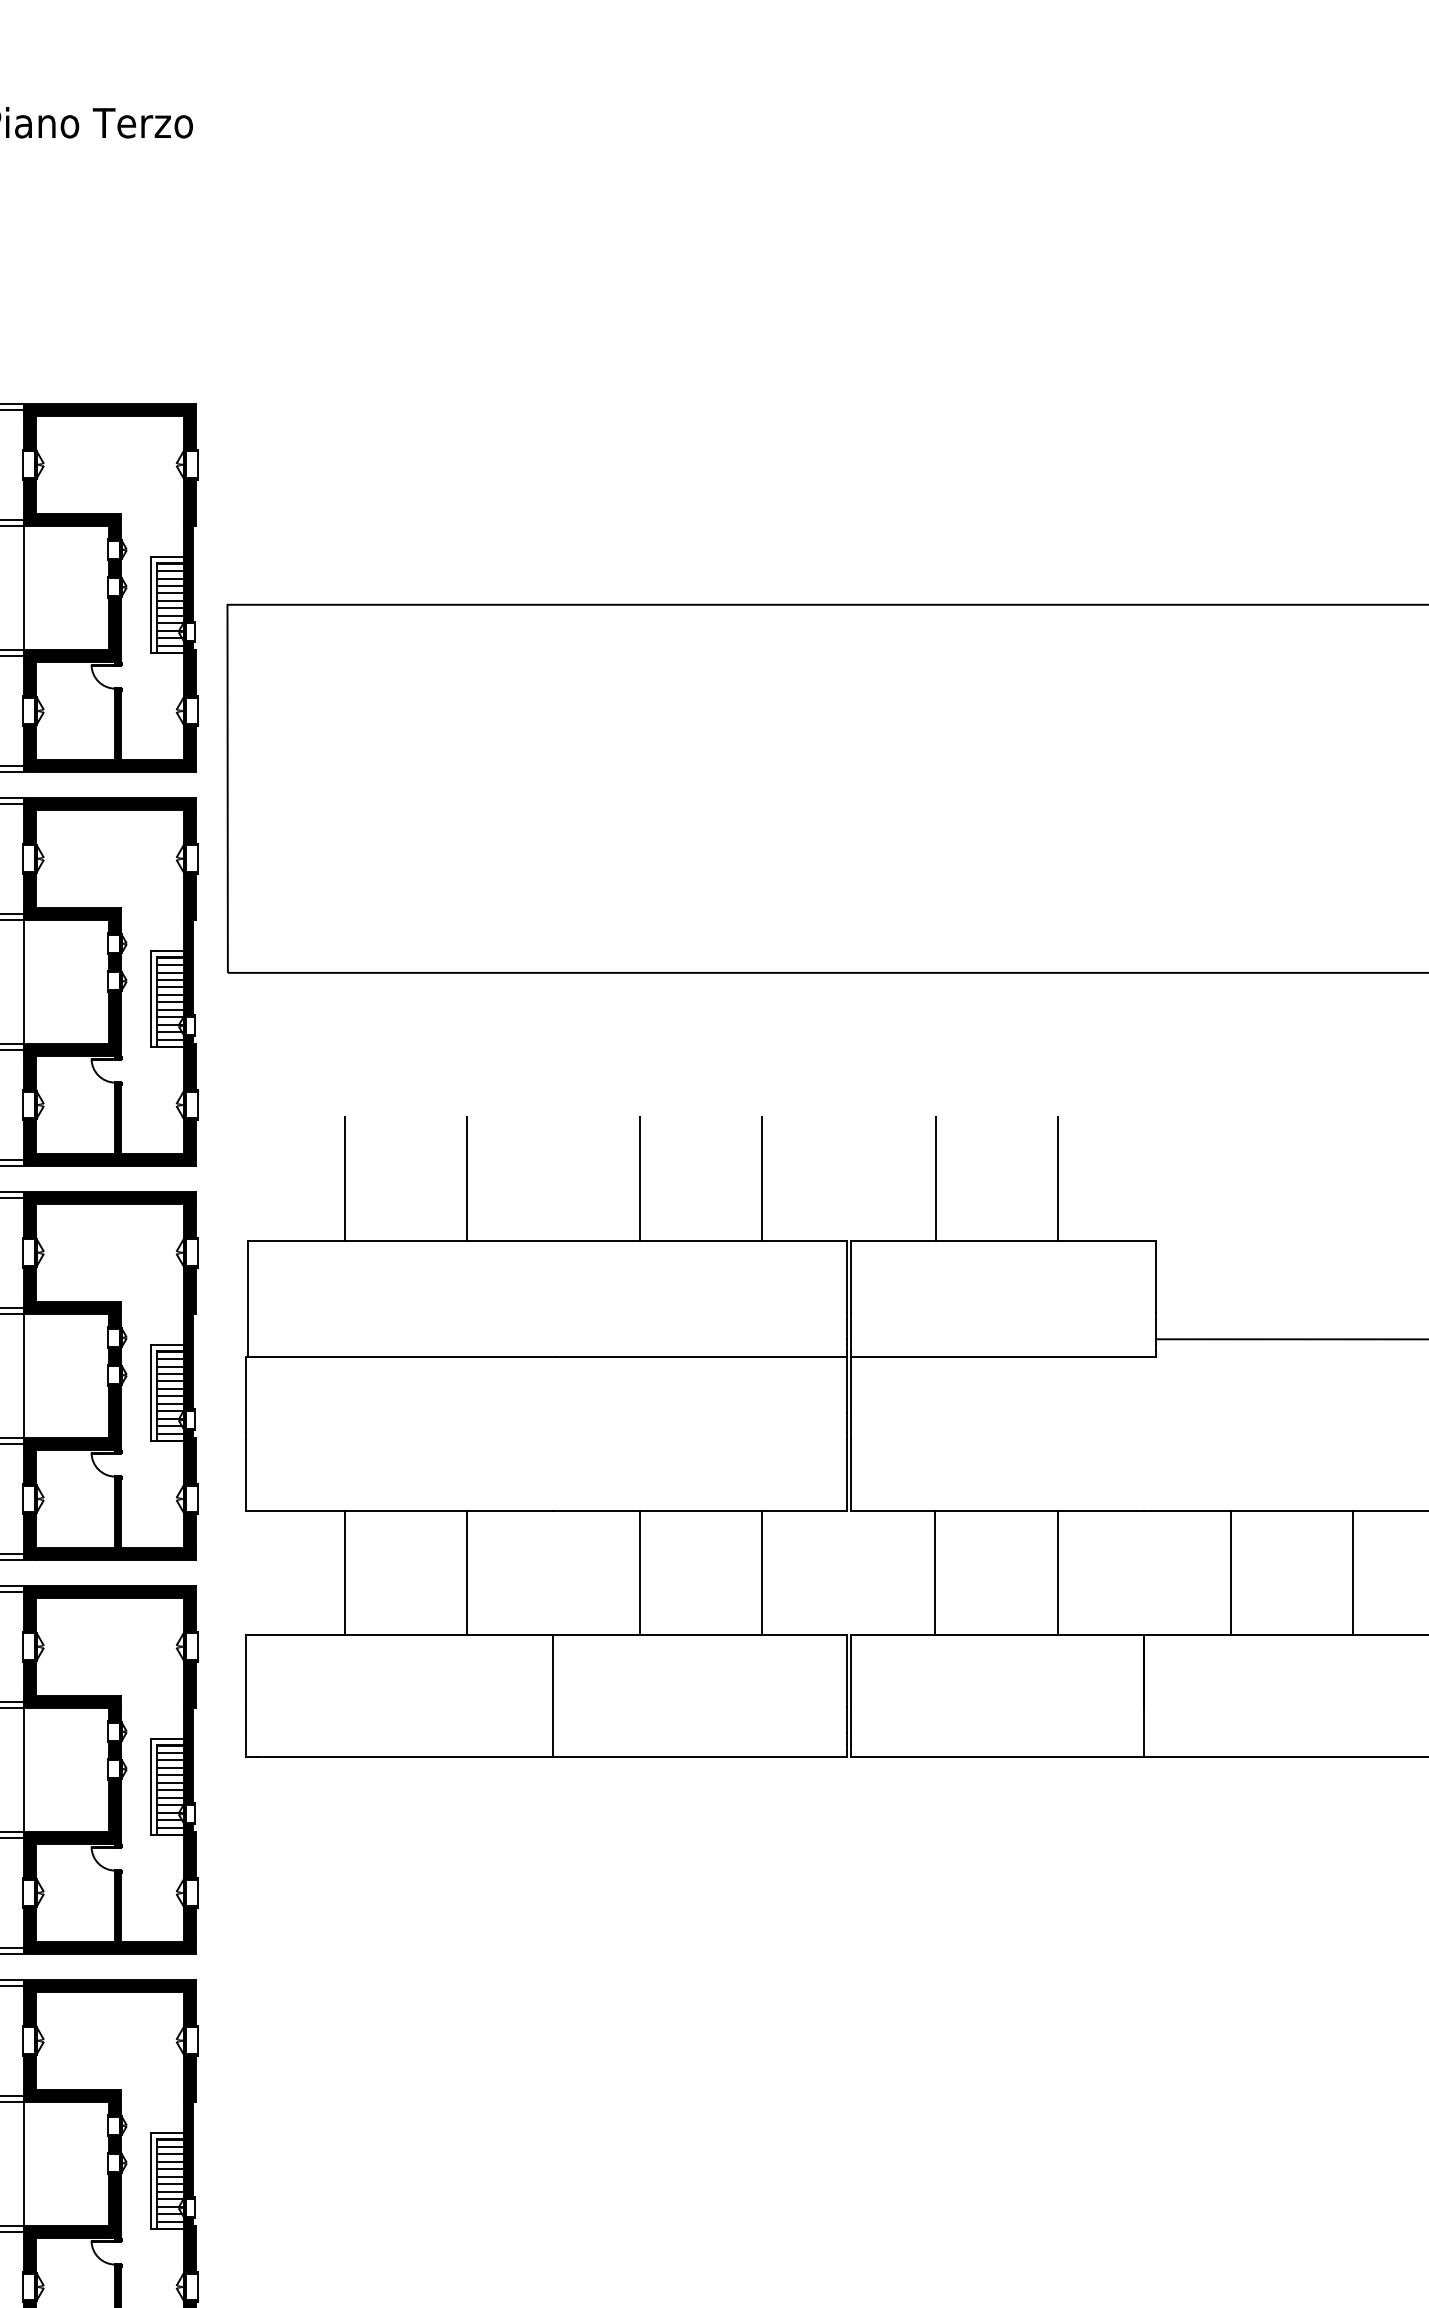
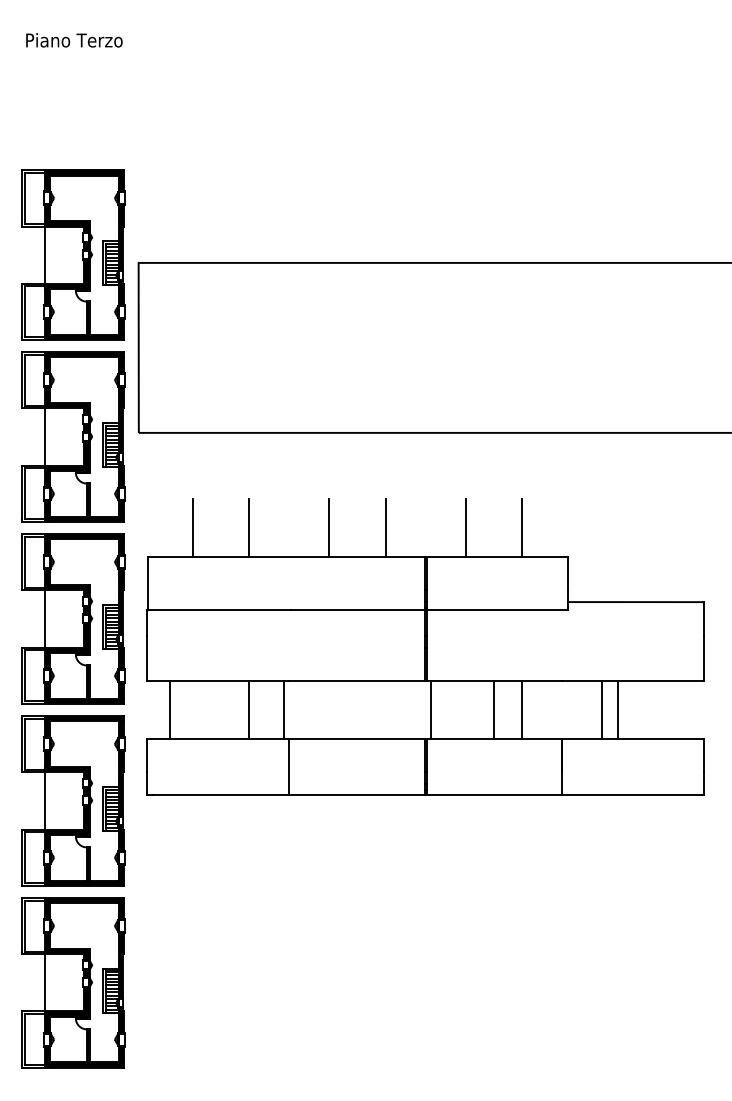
line: (344, 1571) -> (169, 709), moved
line: (640, 1571) -> (284, 709), moved
line: (762, 1571) -> (430, 709), moved
line: (935, 1571) -> (493, 709), moved
line: (1353, 1571) -> (617, 709), moved

